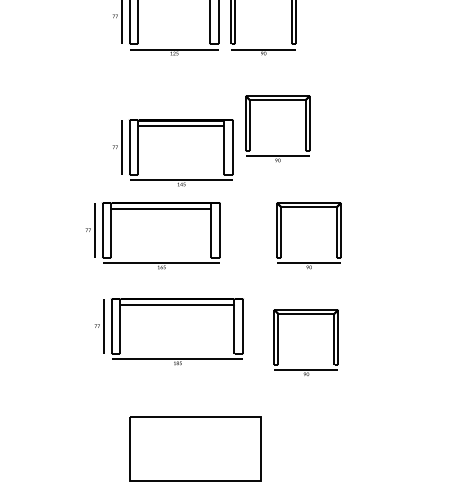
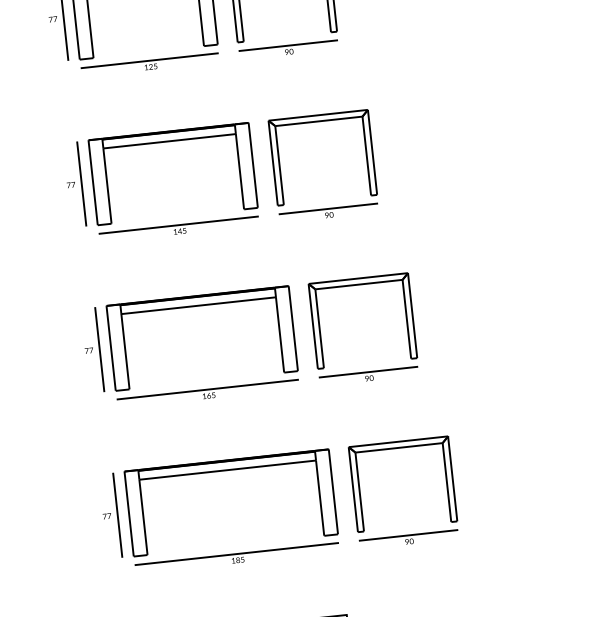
part: (172, 126) -> (156, 143), moved
part: (152, 209) -> (185, 307), moved
part: (281, 235) -> (321, 333), moved
part: (168, 305) -> (213, 472), moved

